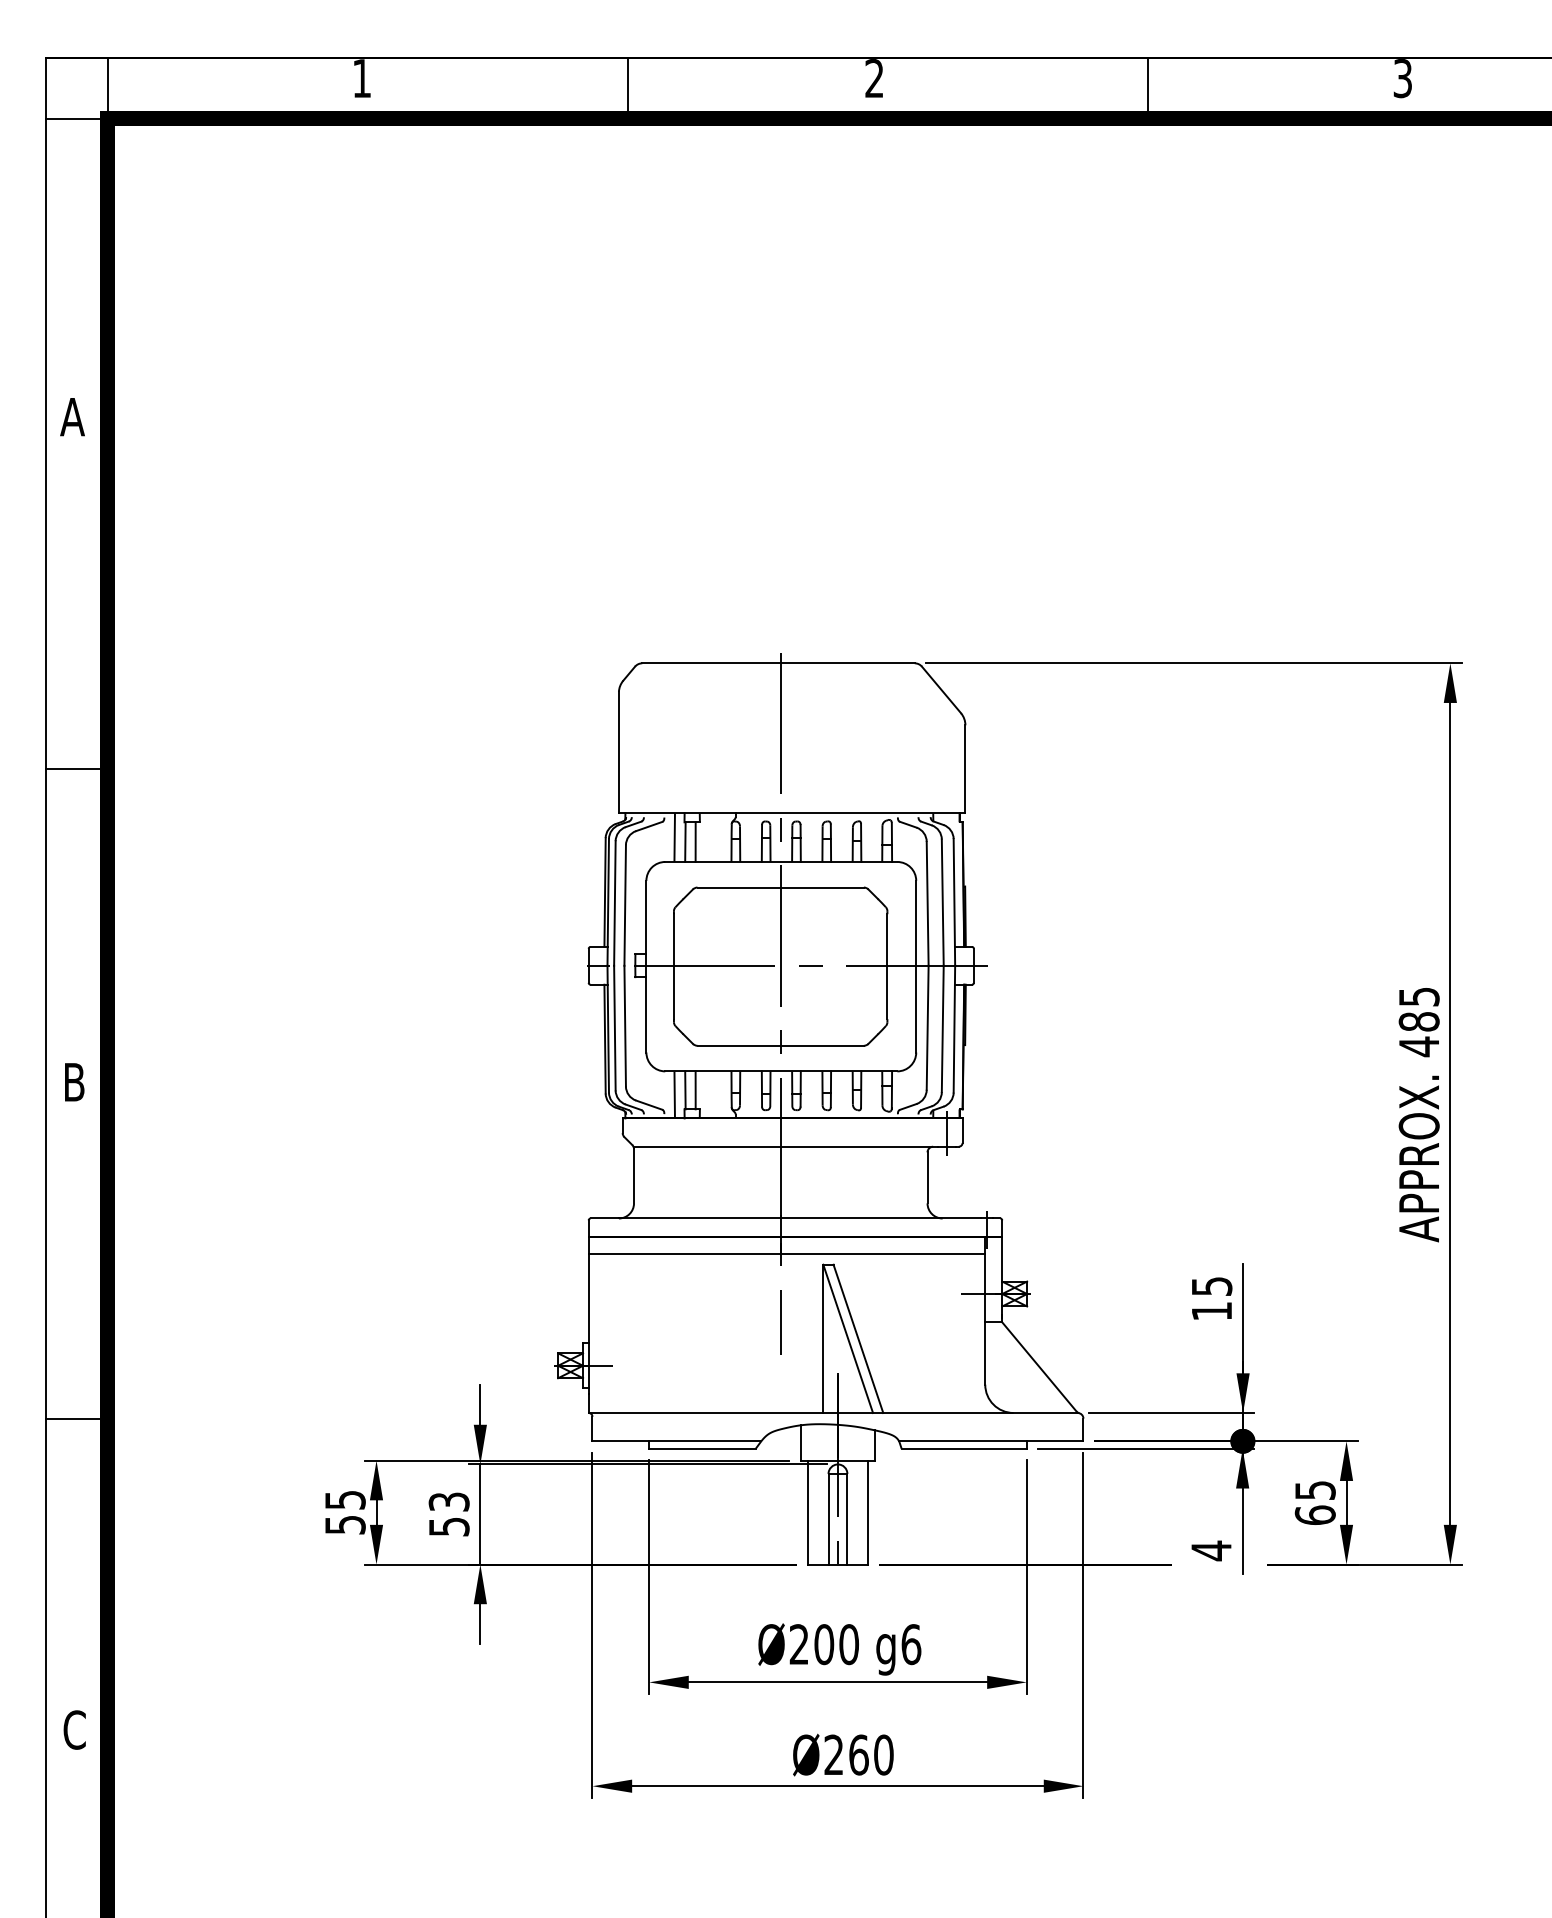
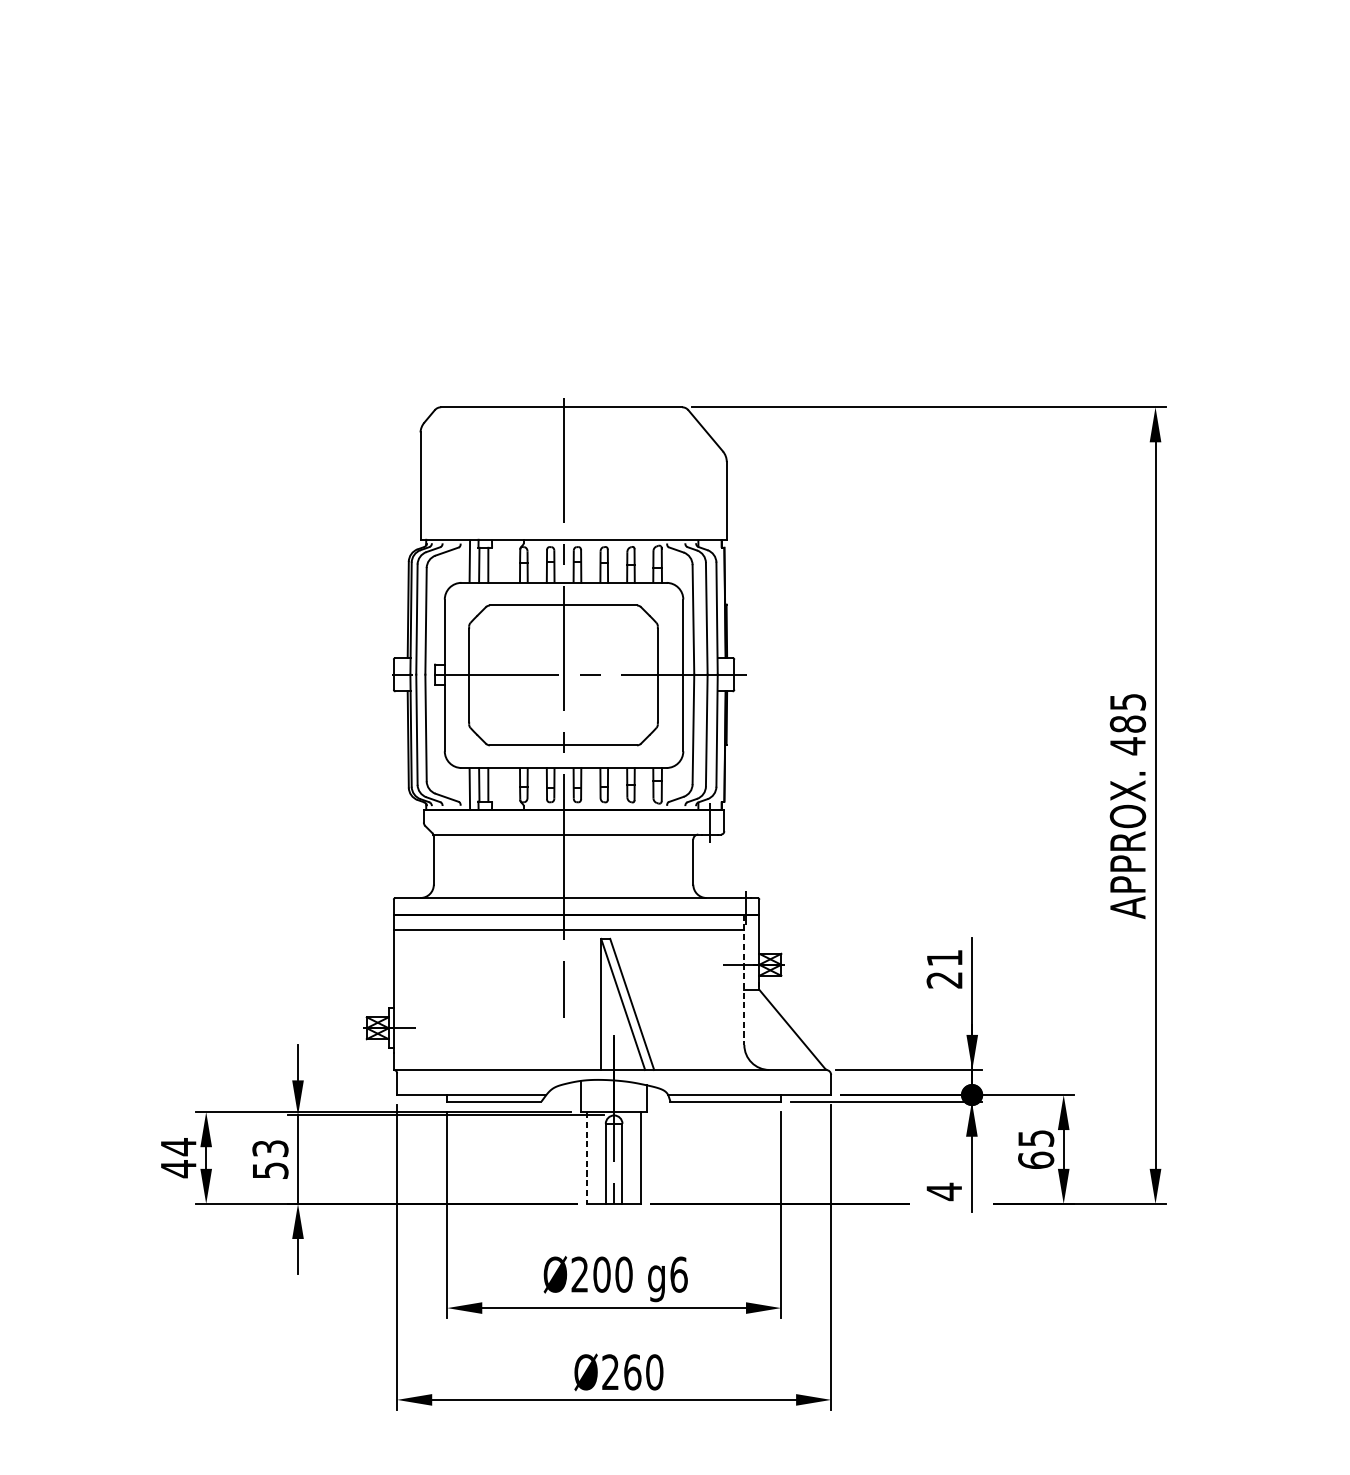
text: (1211, 1298) -> (944, 968), 15 -> 21
line: (985, 1311) -> (744, 980), solid -> dashed
text: (345, 1512) -> (178, 1157), 55 -> 44
line: (807, 1512) -> (587, 1157), solid -> dashed

